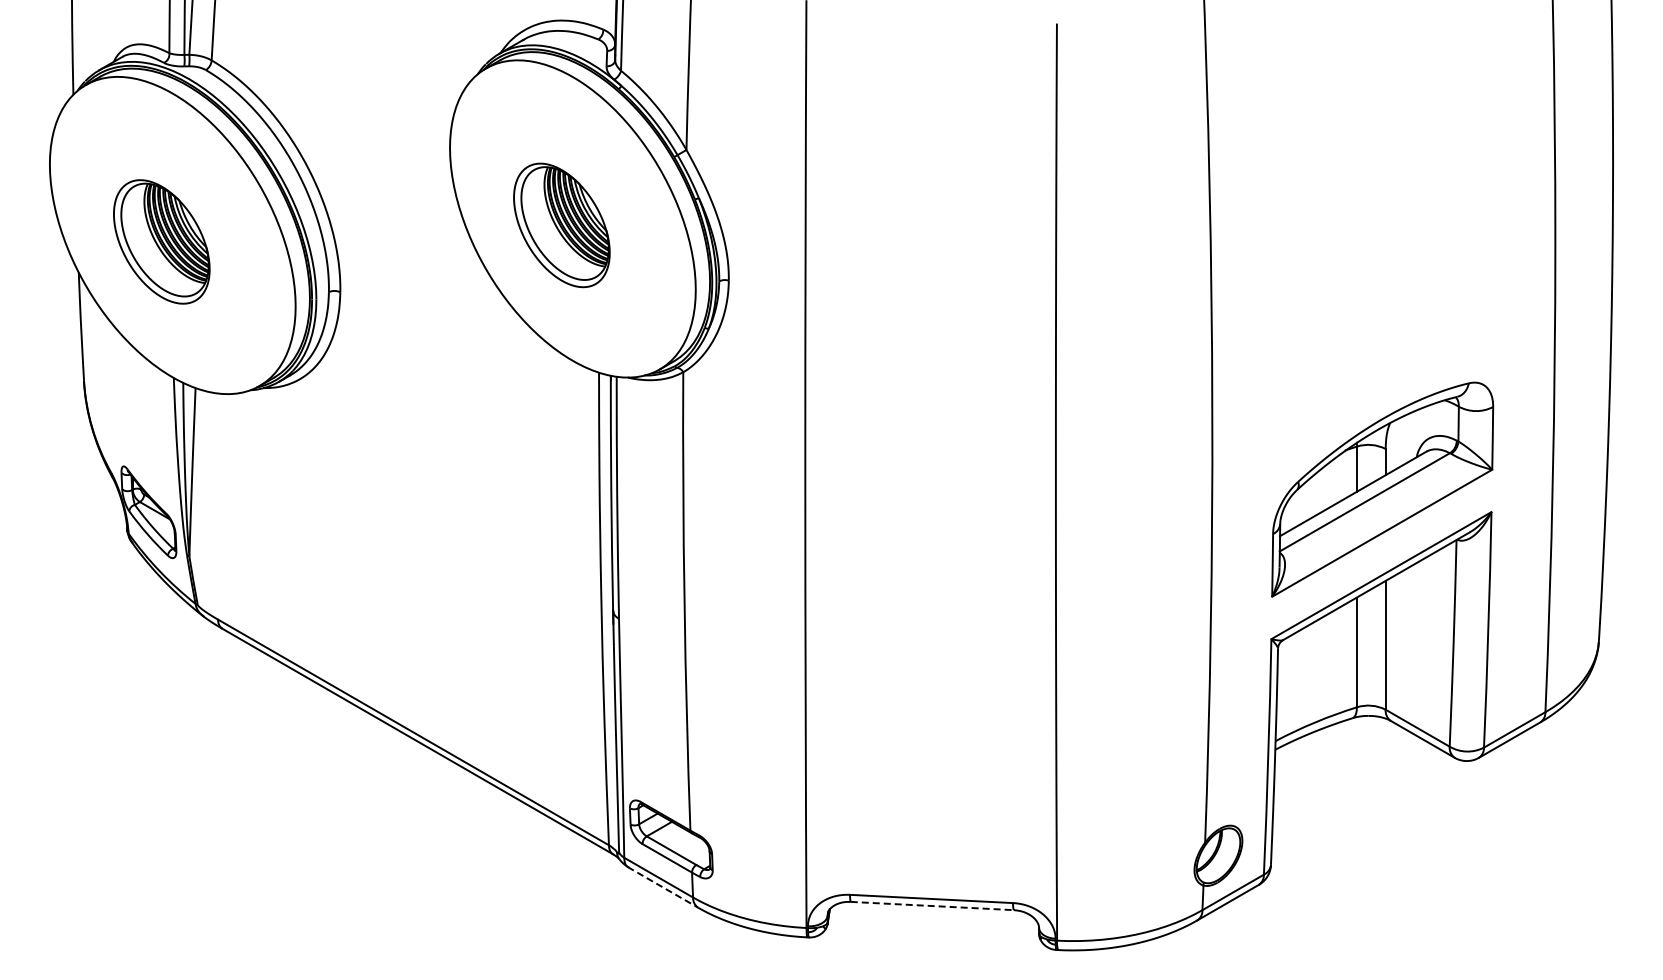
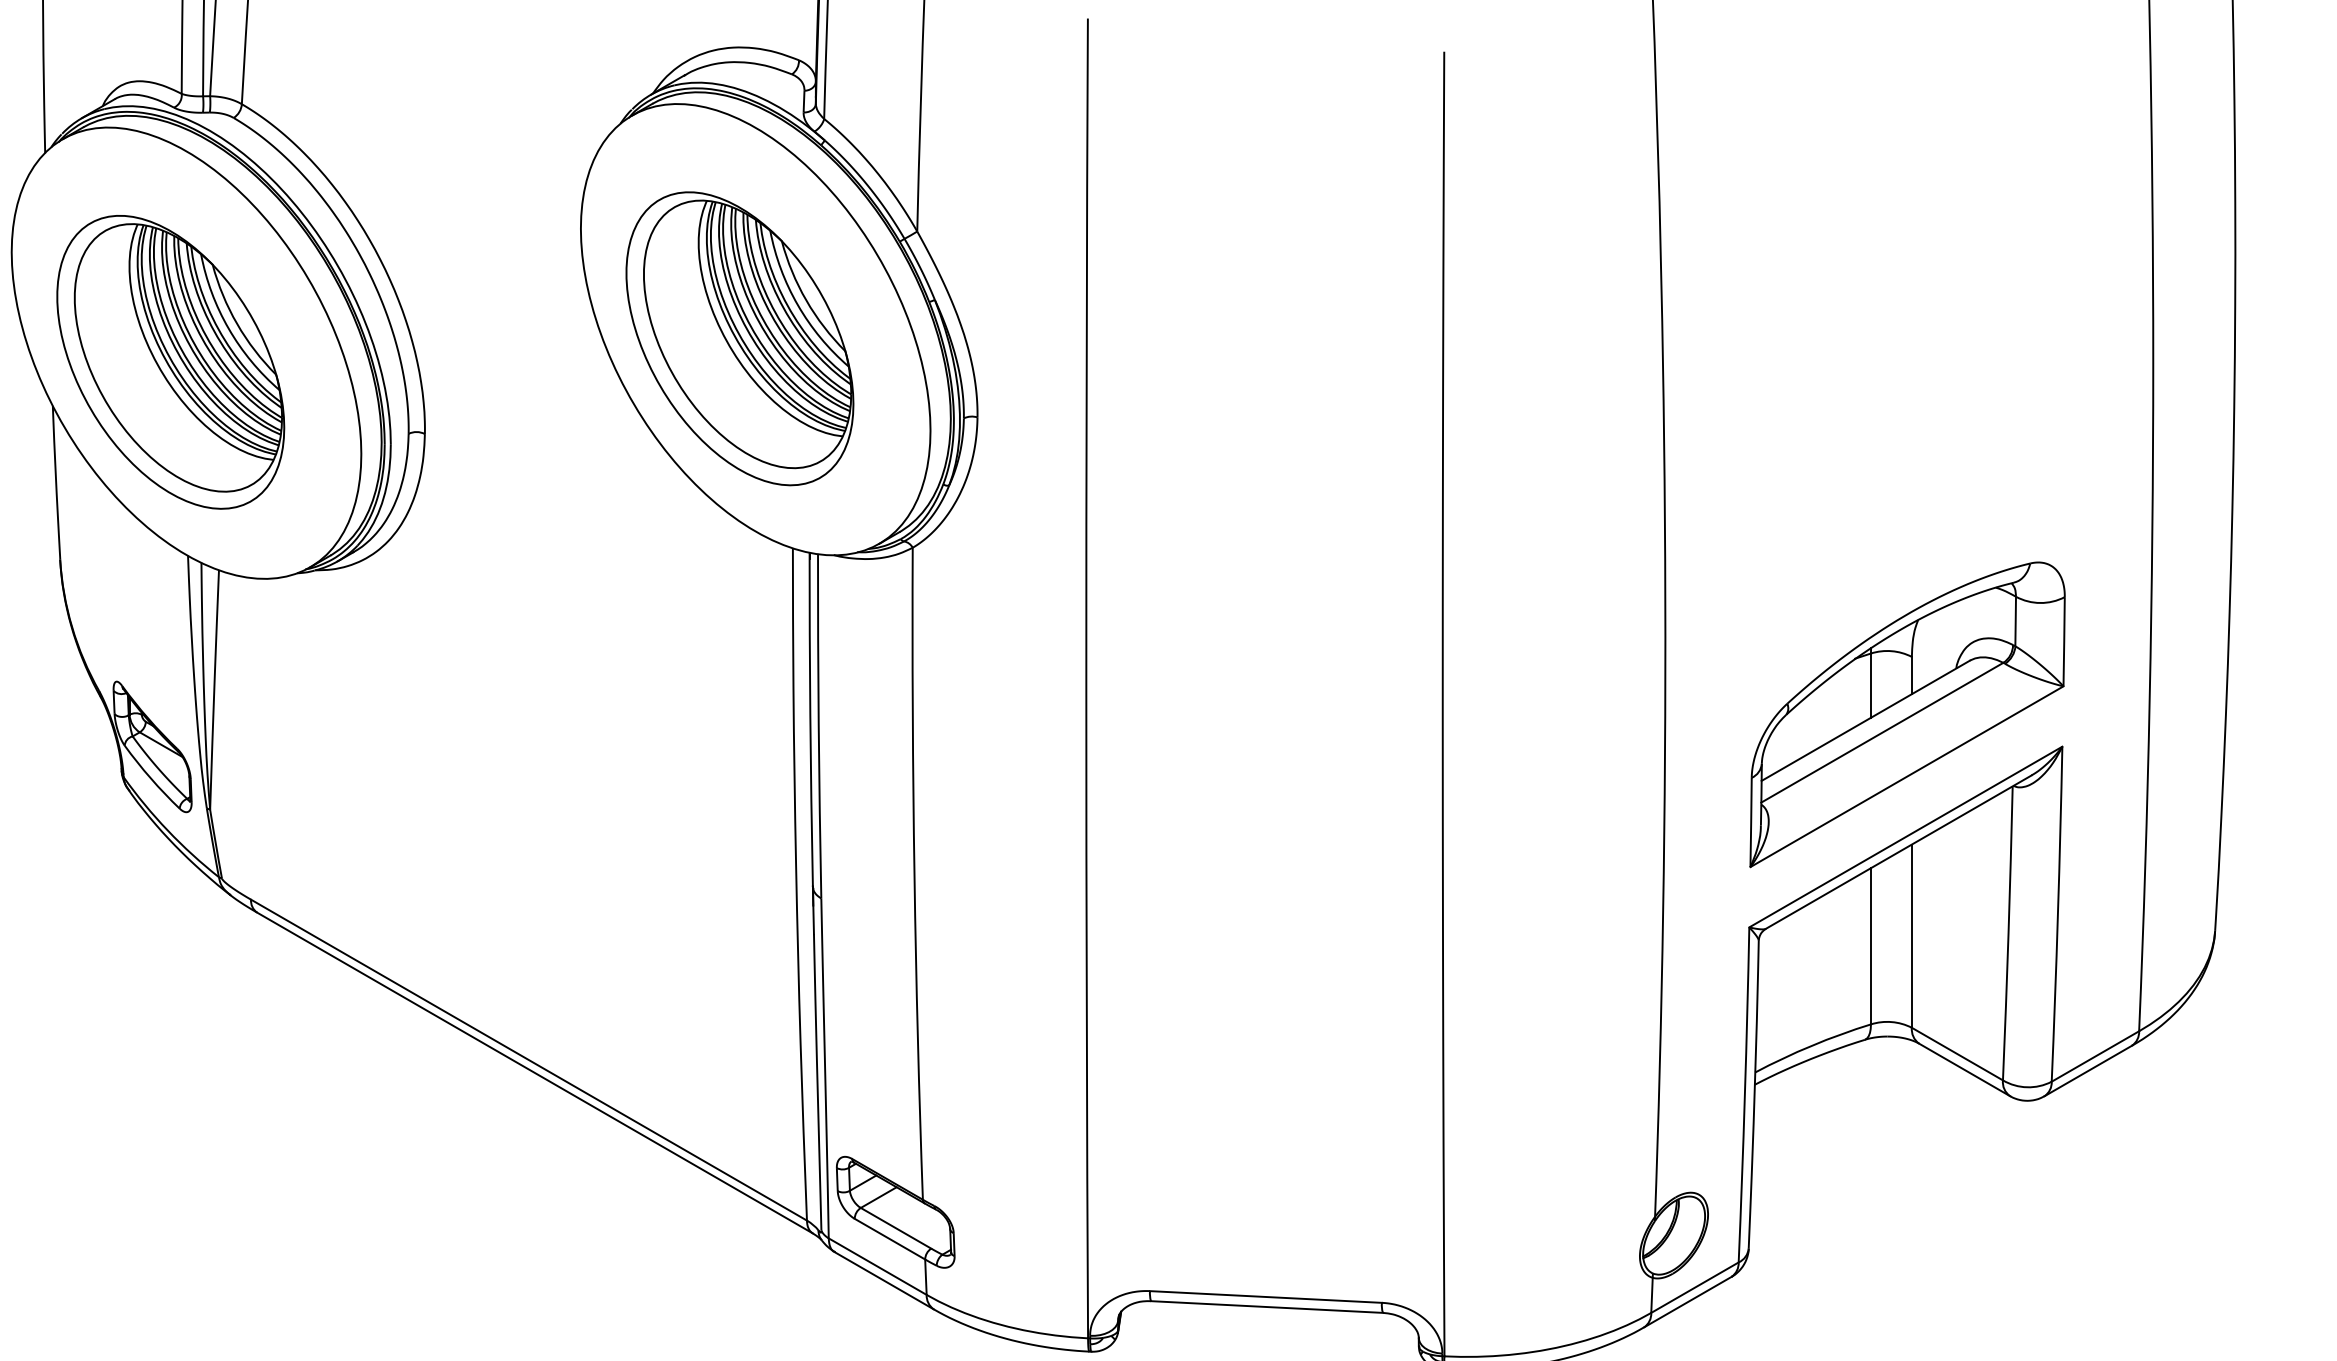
part: (561, 225) -> (739, 338), size x1.67
part: (161, 241) -> (170, 361), size x1.67
line: (662, 887) -> (883, 1280), dashed -> solid
line: (932, 906) -> (1267, 1307), dashed -> solid

